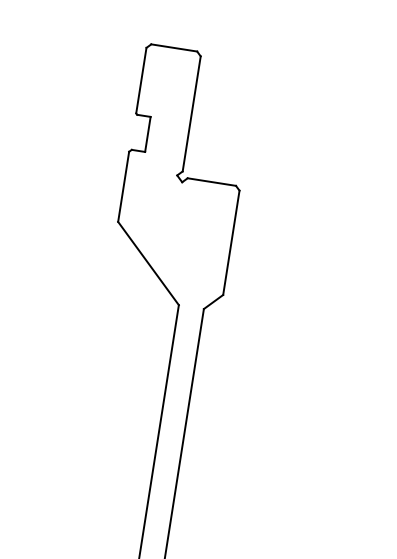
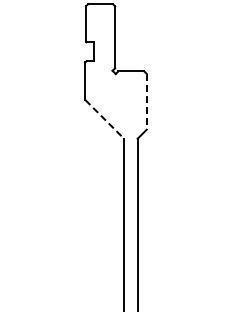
line: (230, 244) -> (146, 102), solid -> dashed
line: (149, 263) -> (105, 119), solid -> dashed

